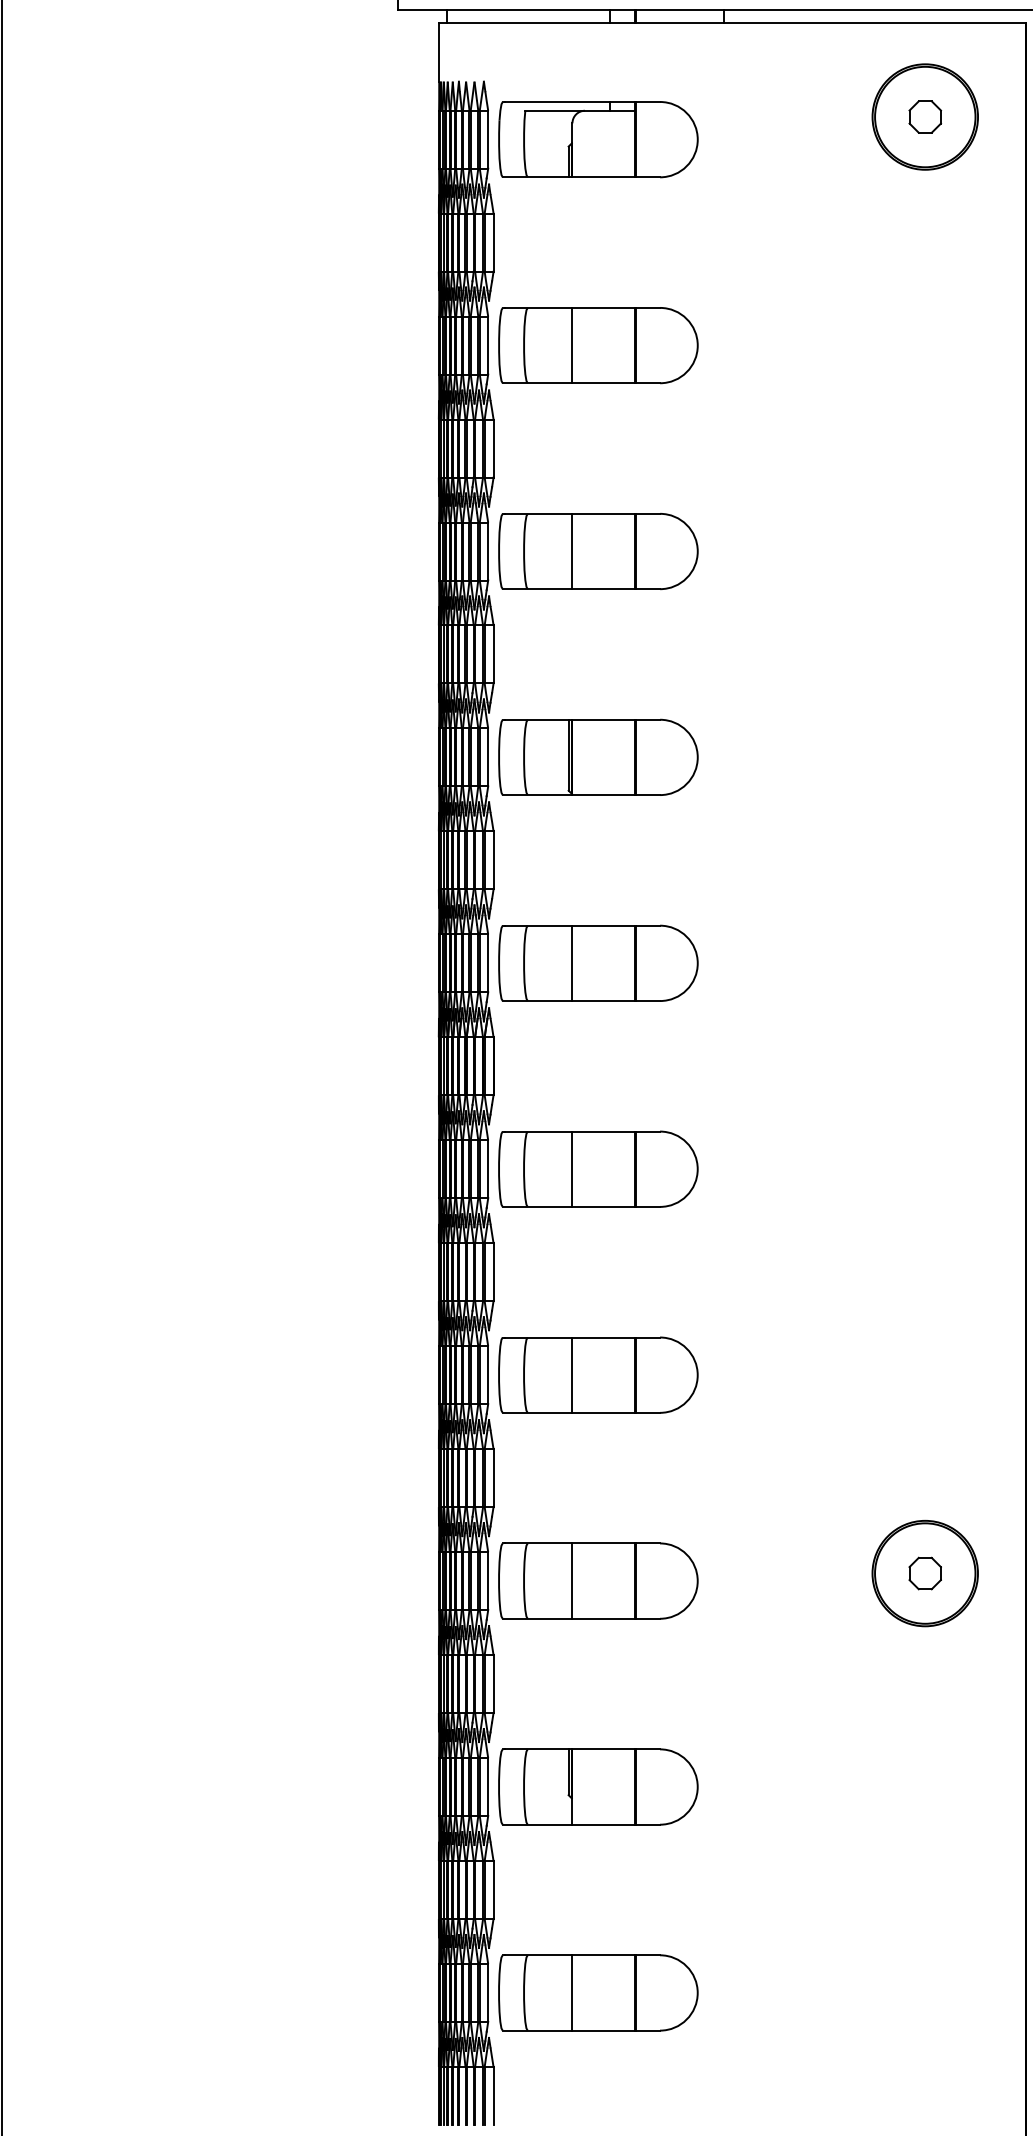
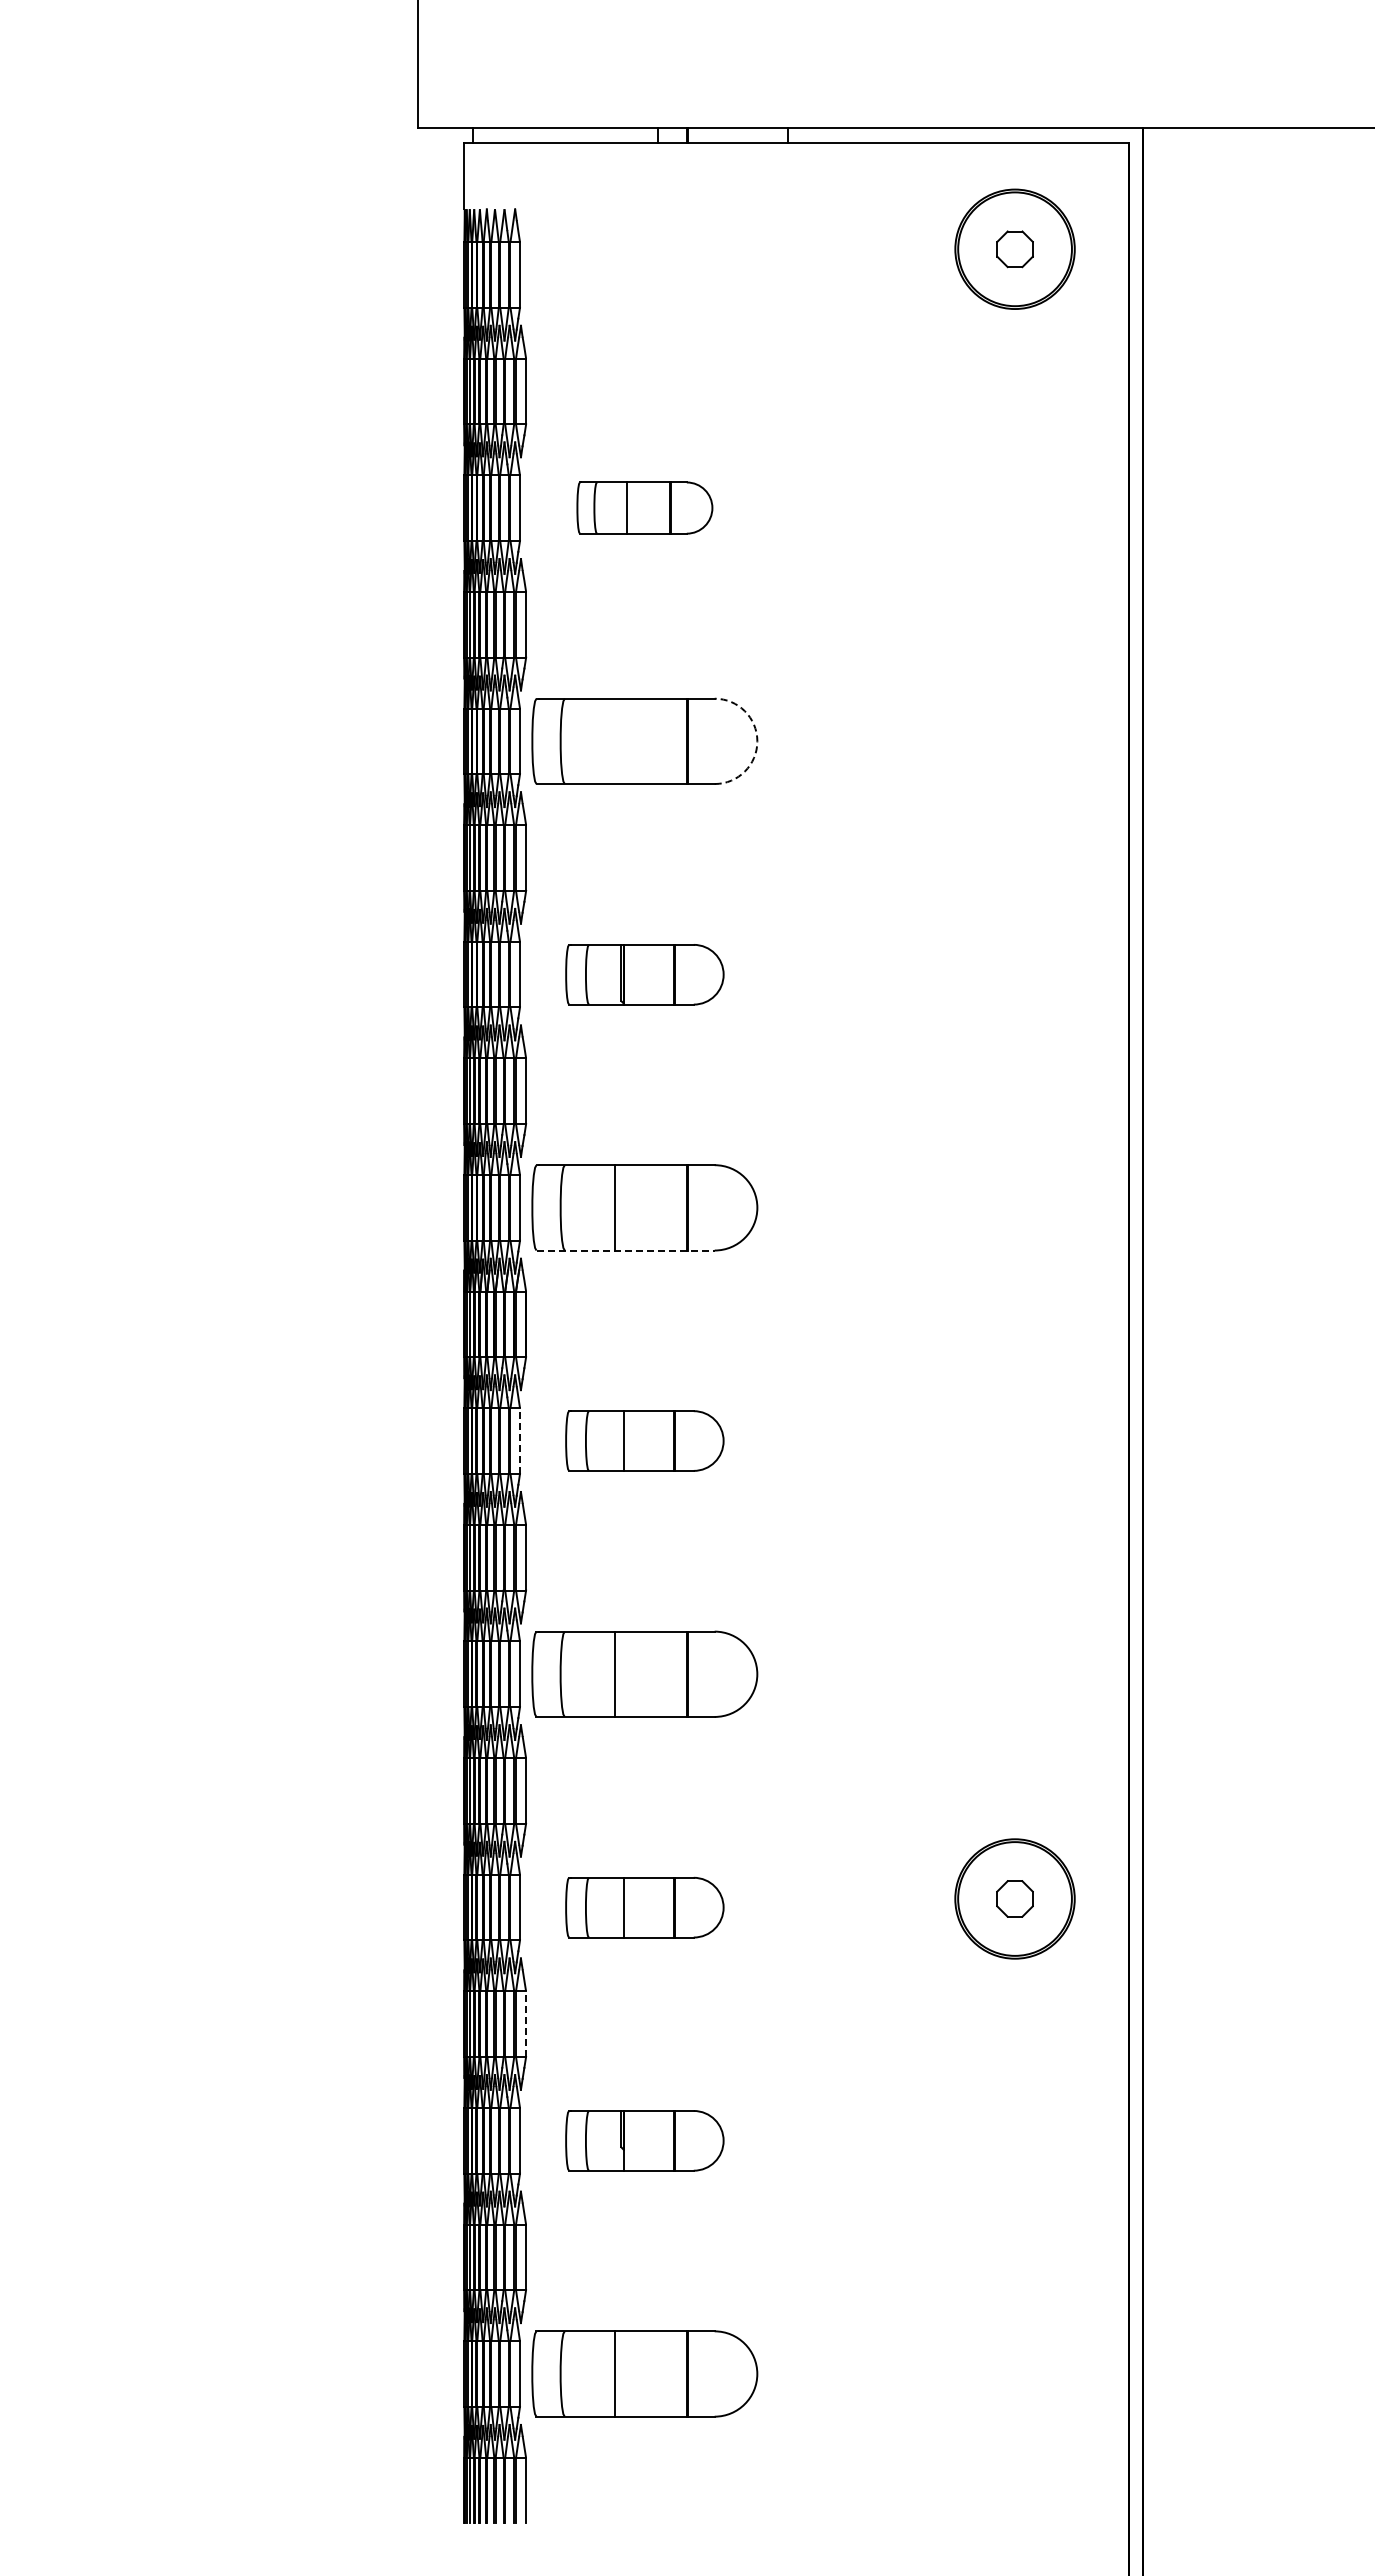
part: (598, 139) -> (644, 274), removed
part: (598, 345) -> (644, 507), size x0.6
line: (572, 551) -> (615, 741), removed
arc: (697, 551) -> (757, 741), solid -> dashed
part: (598, 757) -> (644, 974), size x0.7
line: (582, 1001) -> (626, 1250), solid -> dashed
part: (598, 1168) -> (644, 1440), size x0.7
line: (488, 1169) -> (520, 1441), solid -> dashed
part: (598, 1581) -> (644, 1907), size x0.7
line: (493, 1684) -> (526, 2024), solid -> dashed
part: (598, 1786) -> (644, 2140), size x0.7

